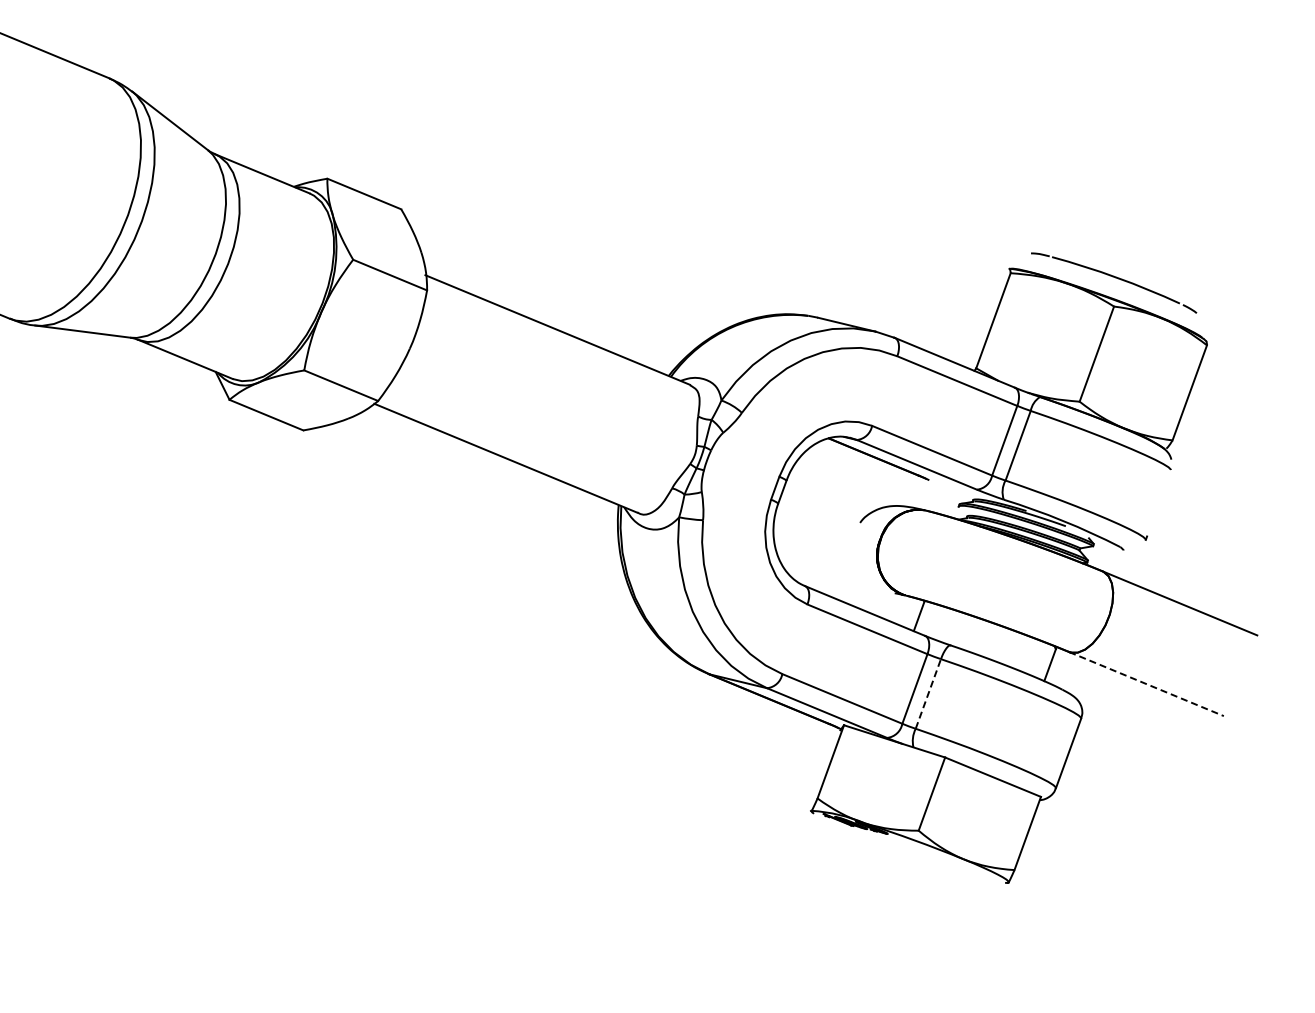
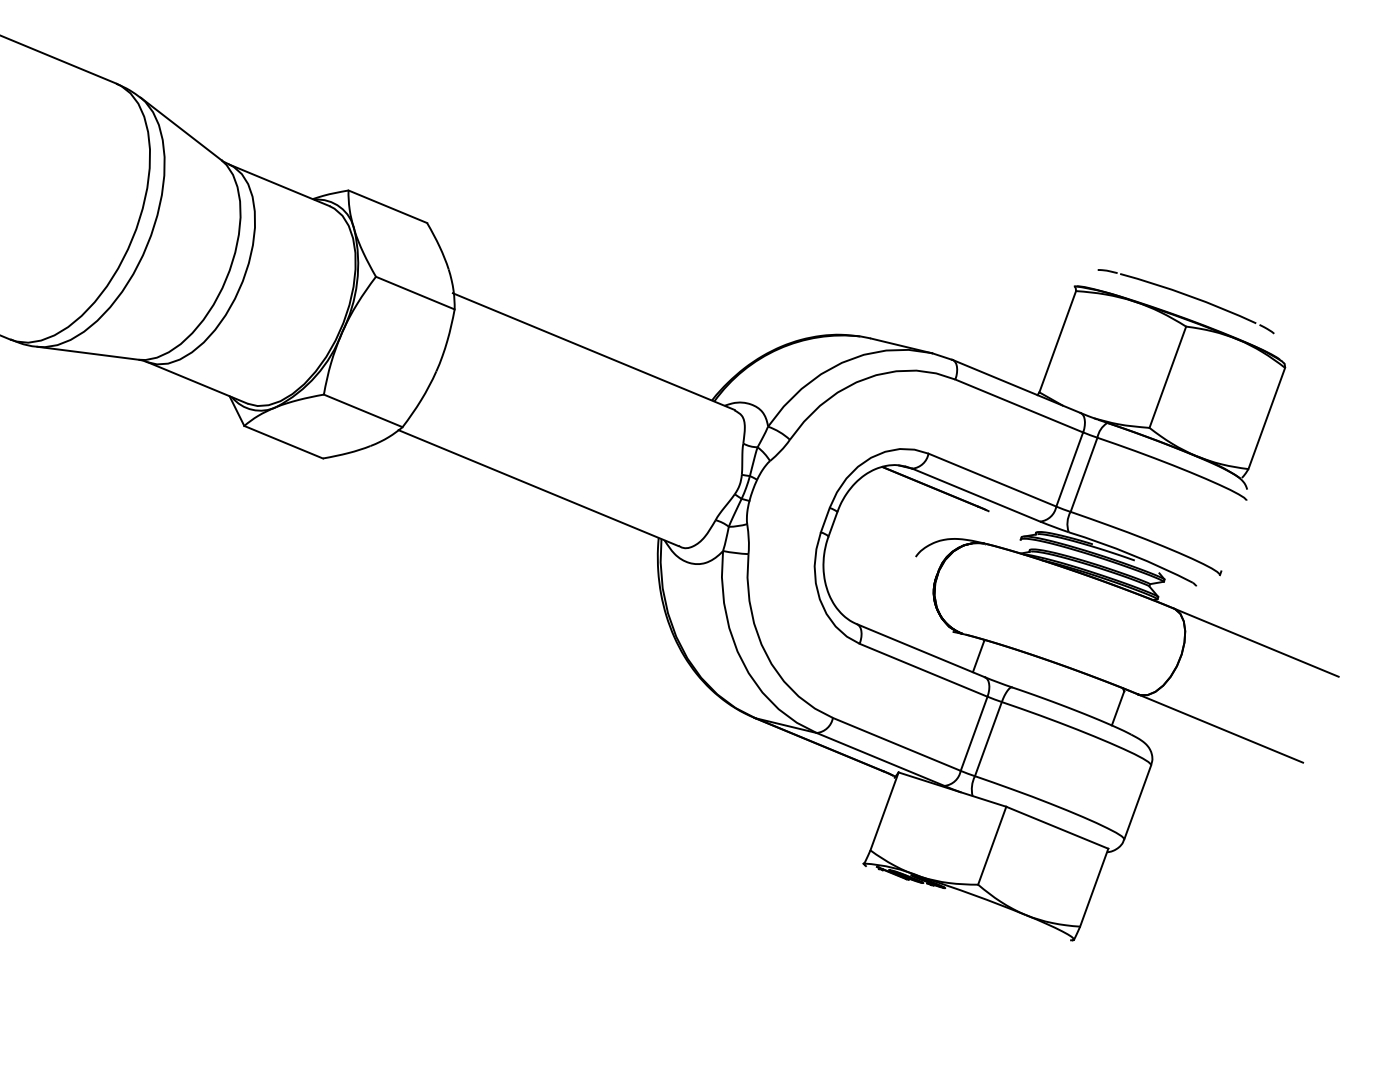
line: (1146, 684) -> (1220, 729), dashed -> solid
line: (928, 693) -> (988, 738), dashed -> solid

